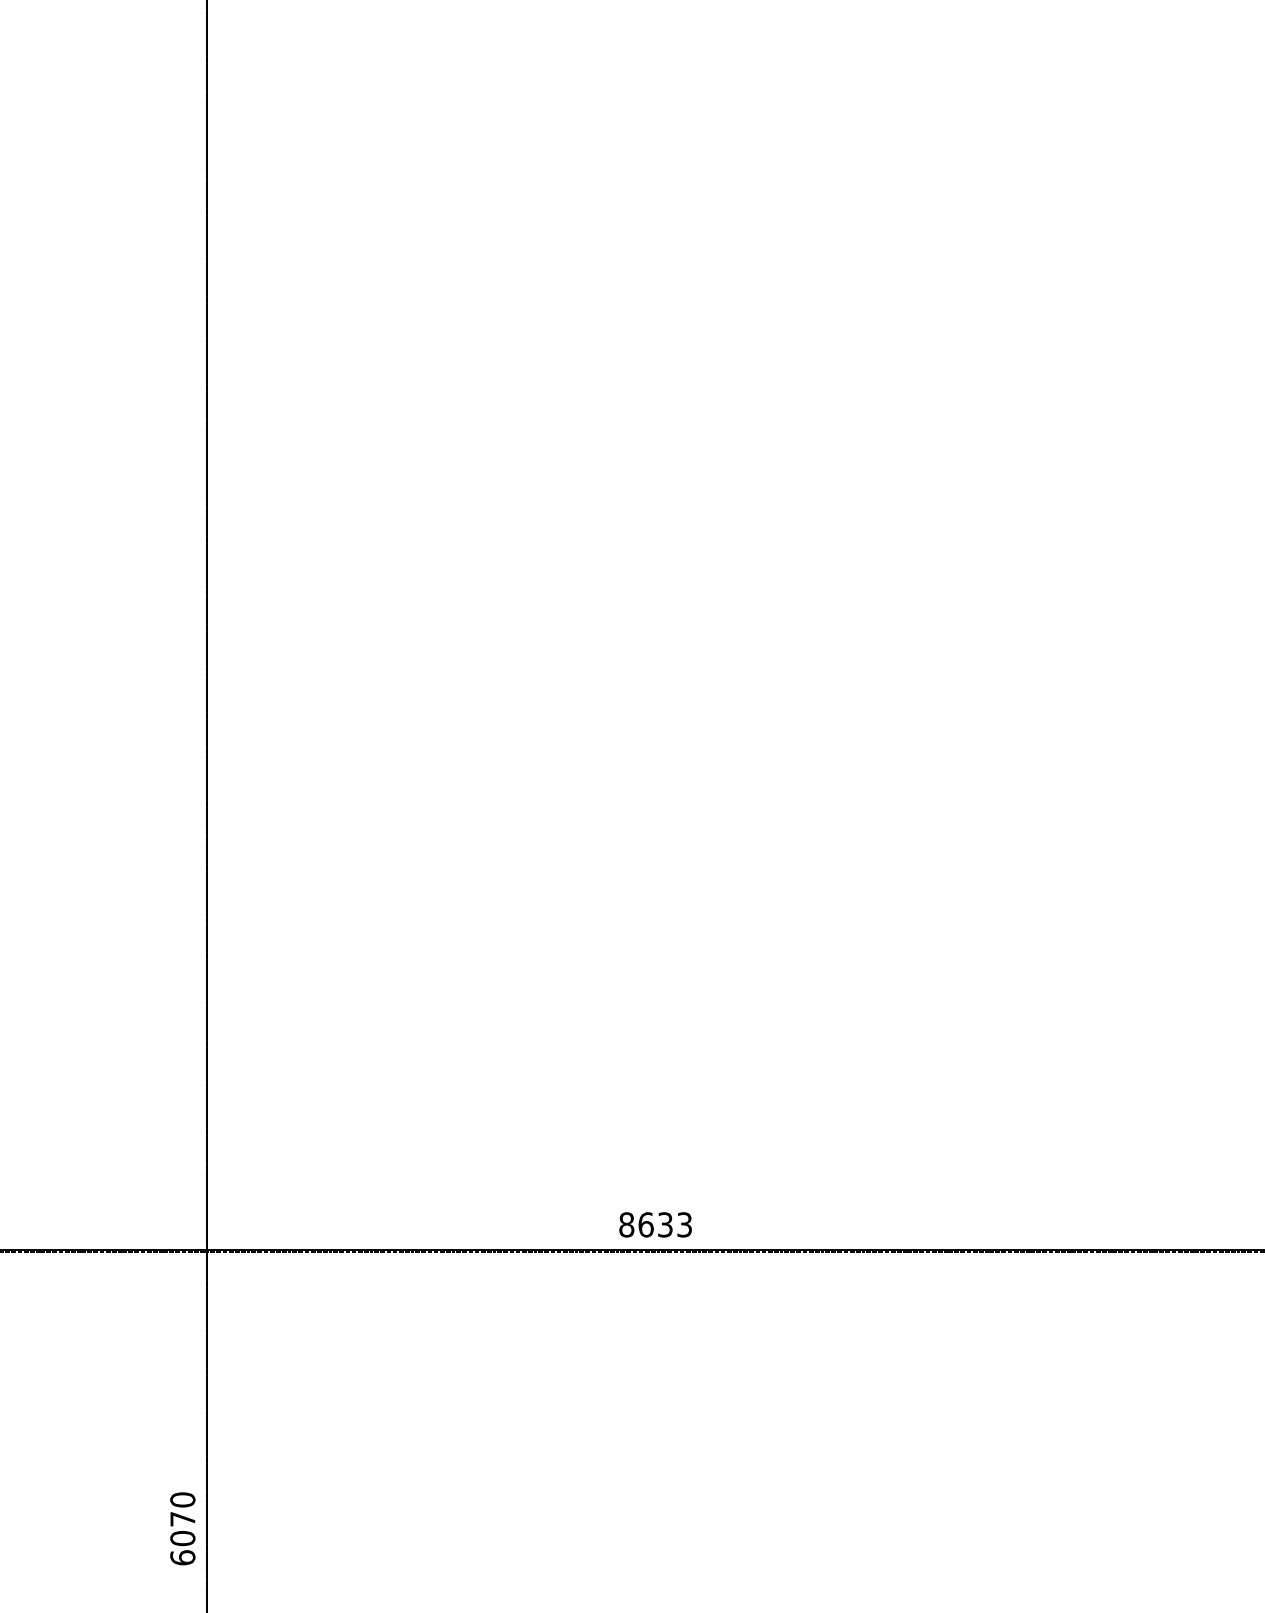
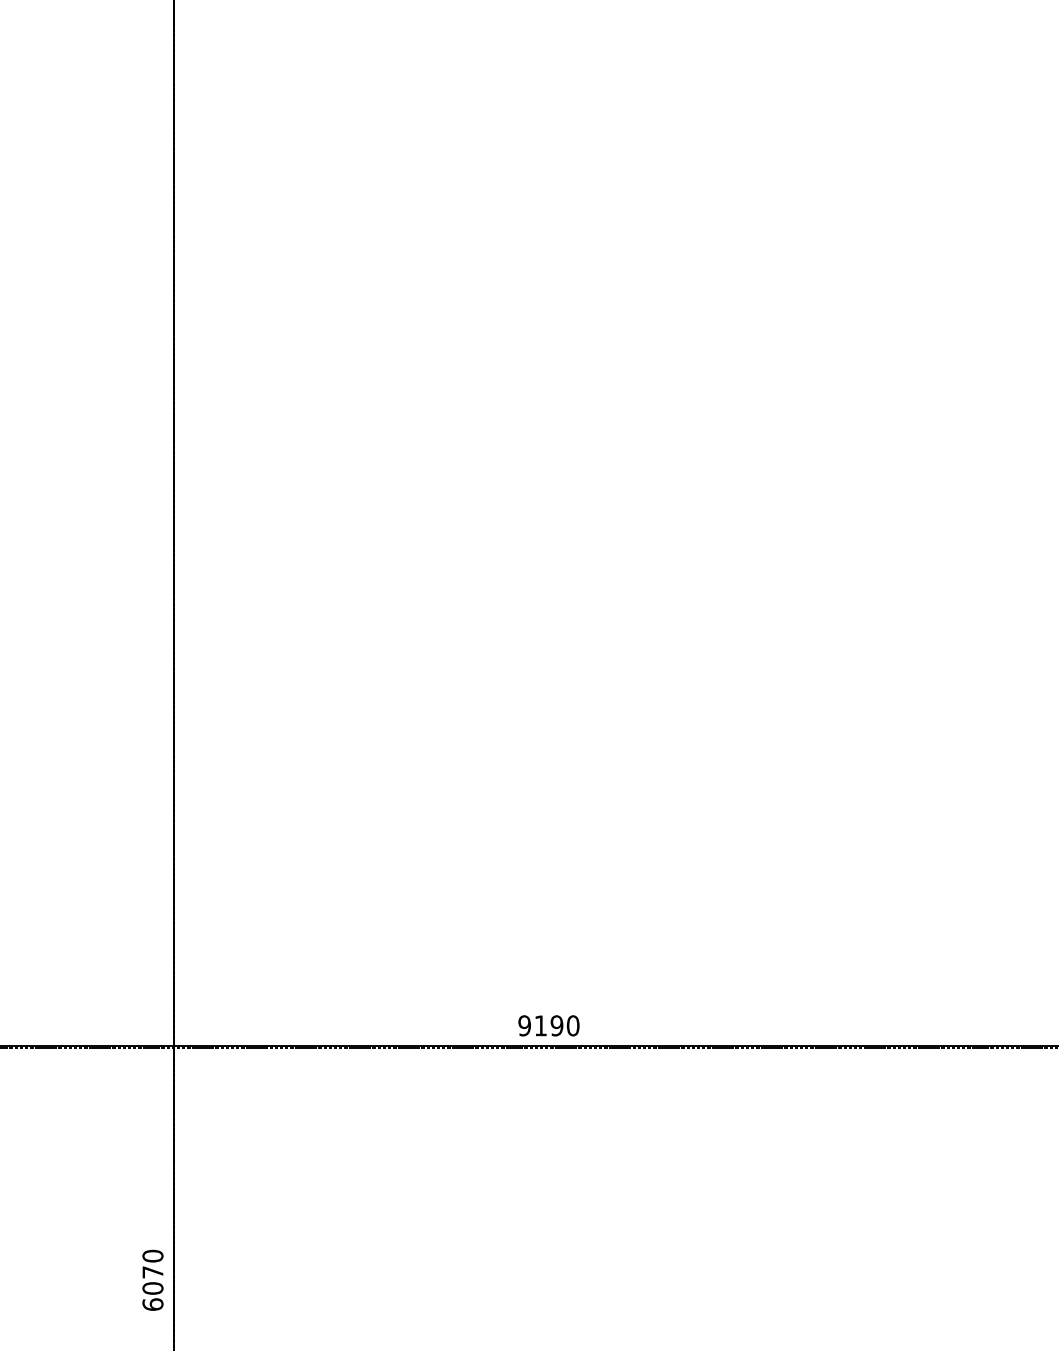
text: (655, 1224) -> (548, 1025), 8633 -> 9190

